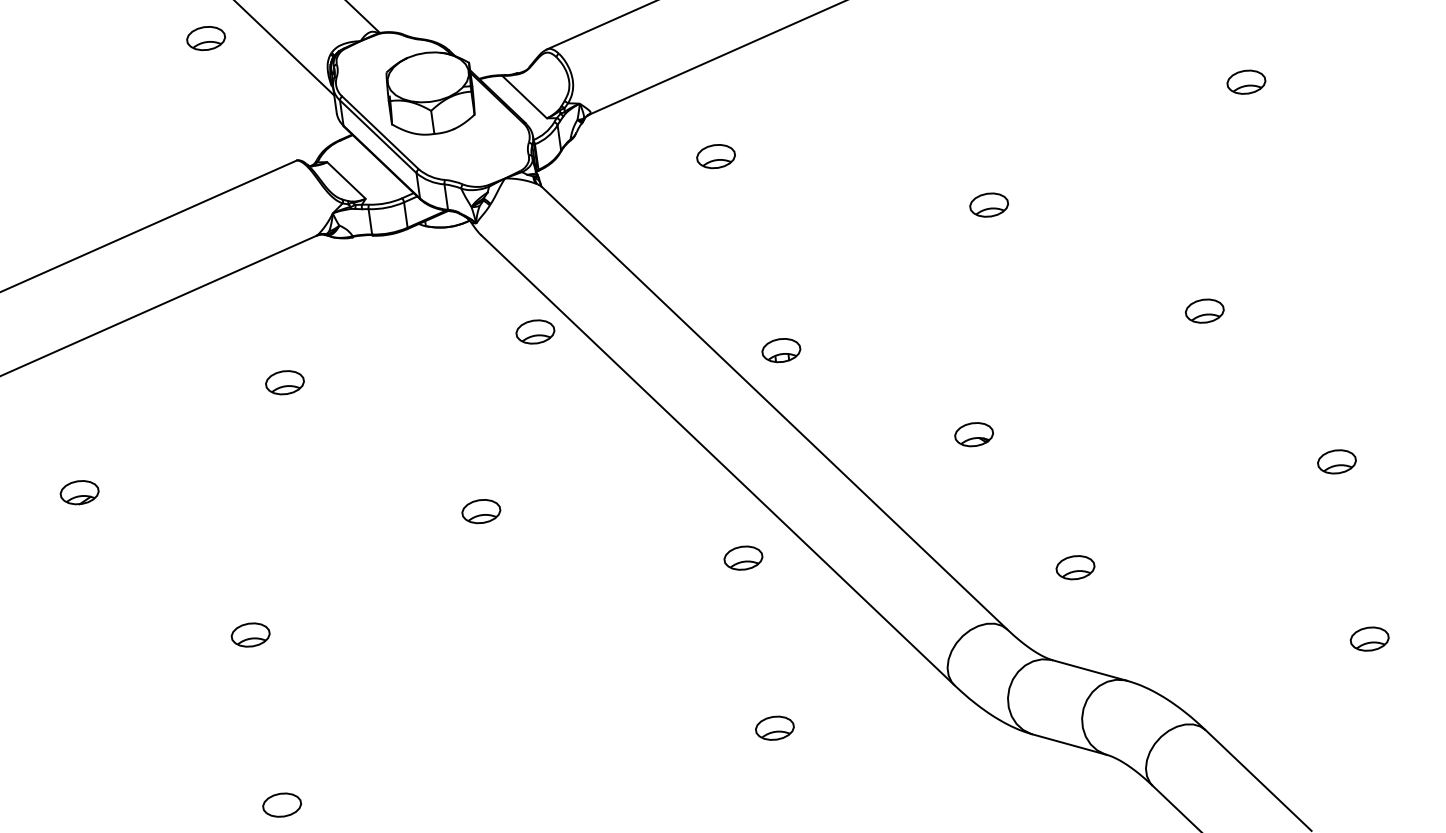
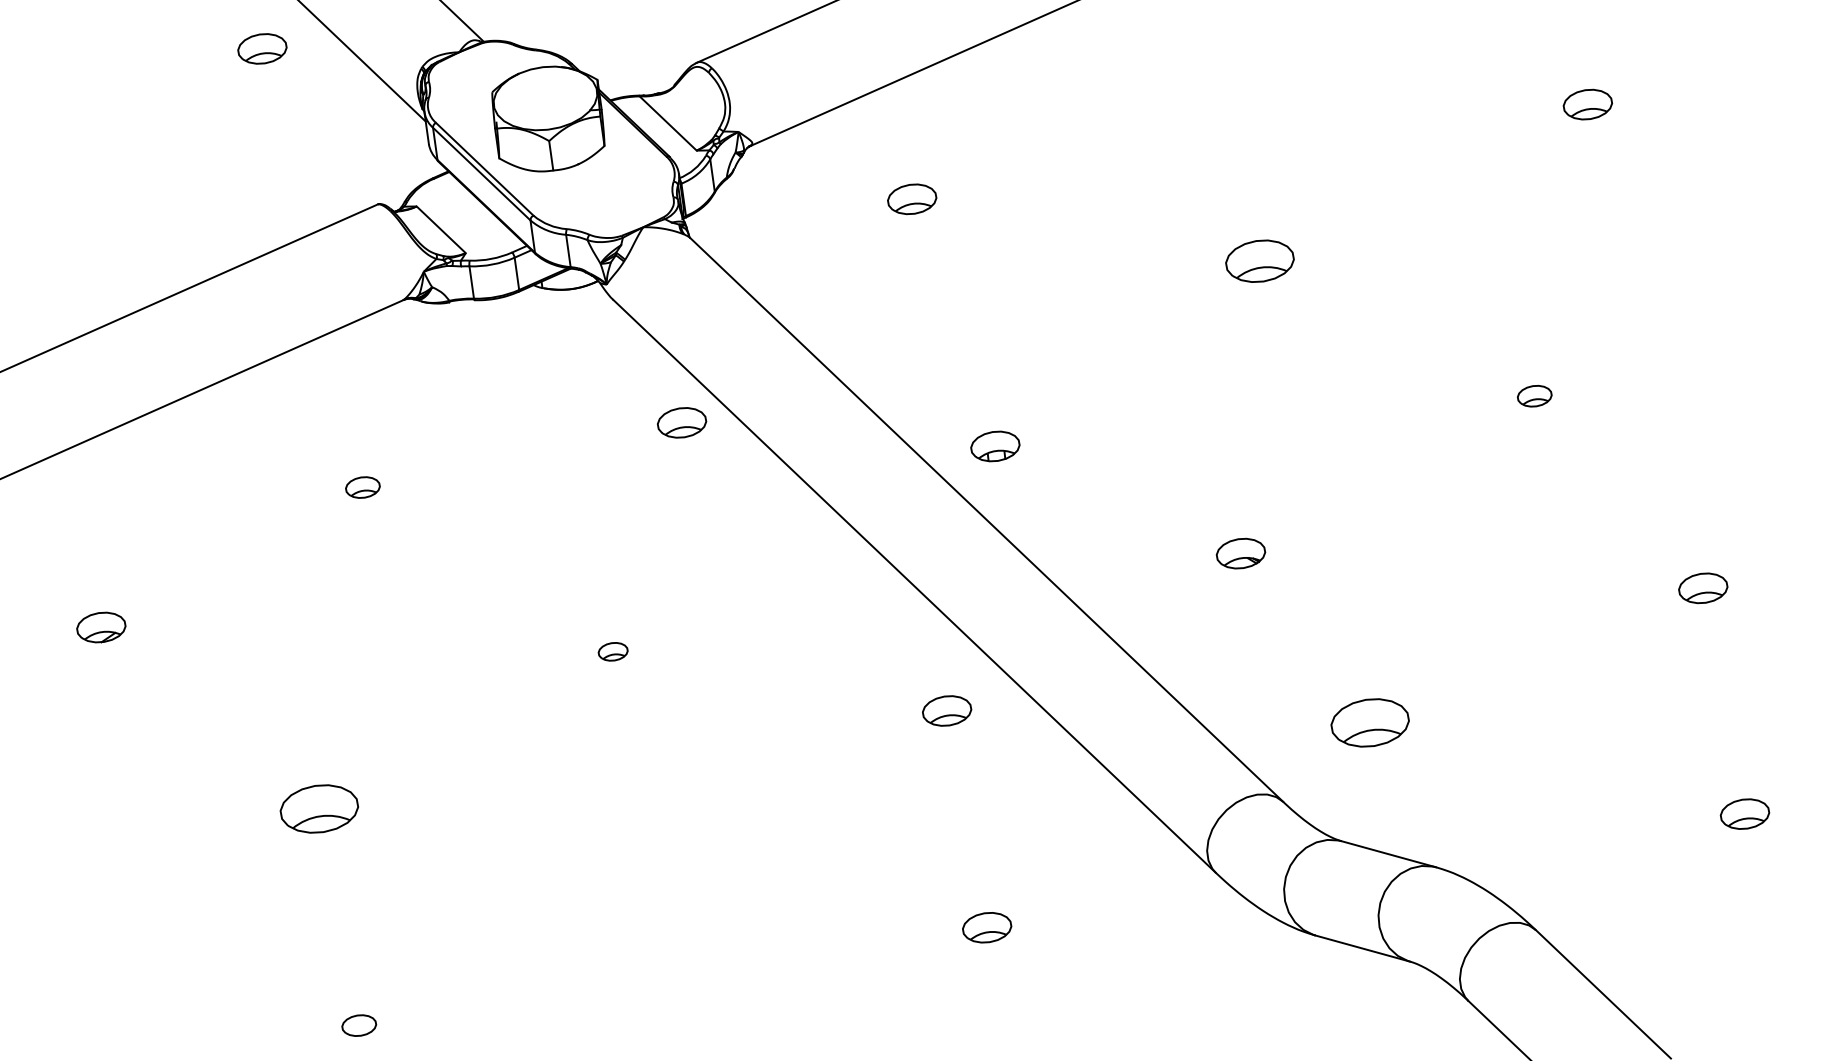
part: (989, 204) -> (1260, 260), size x1.4
part: (1204, 310) -> (1534, 395), size x0.7
part: (284, 382) -> (362, 487), size x0.7
part: (481, 511) -> (613, 651), size x0.6
part: (1075, 567) -> (1370, 722), size x1.6
part: (250, 634) -> (318, 808), size x1.6
part: (281, 804) -> (358, 1024), size x0.7

